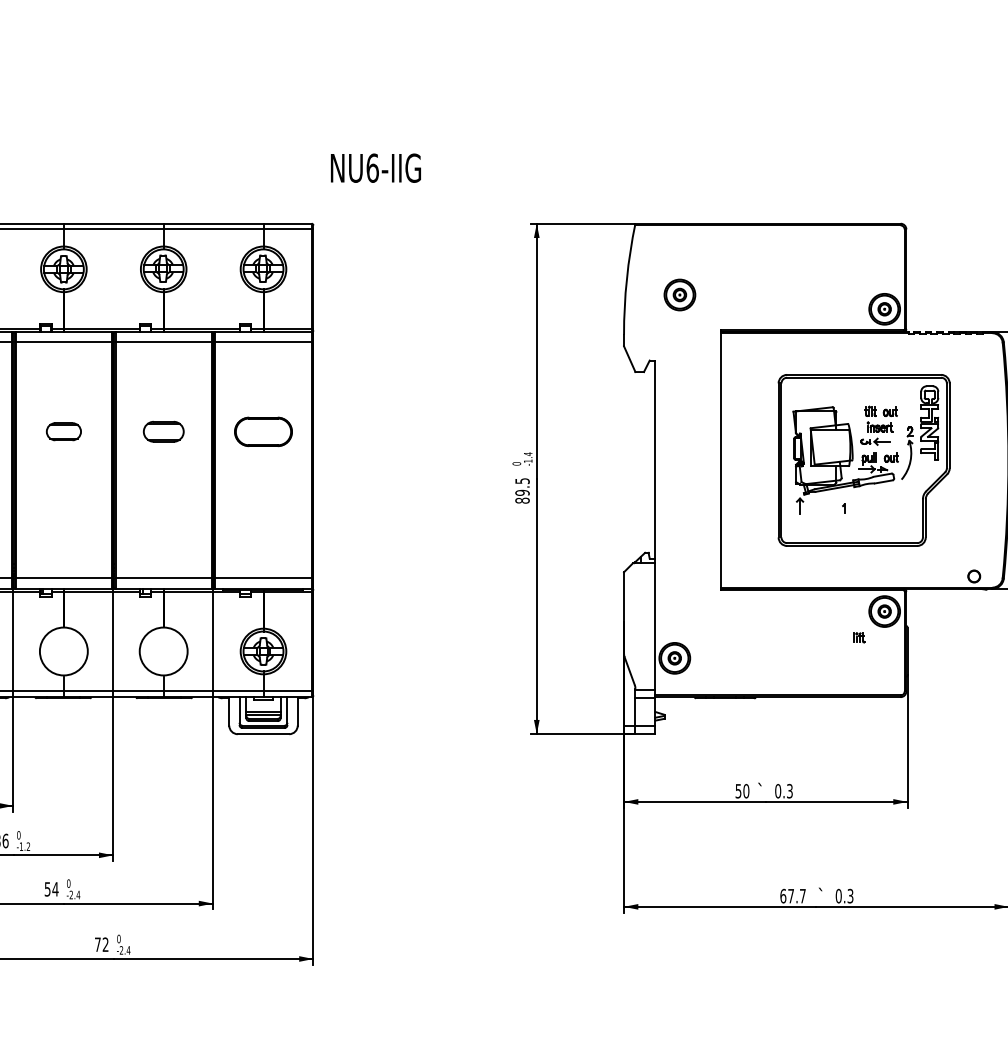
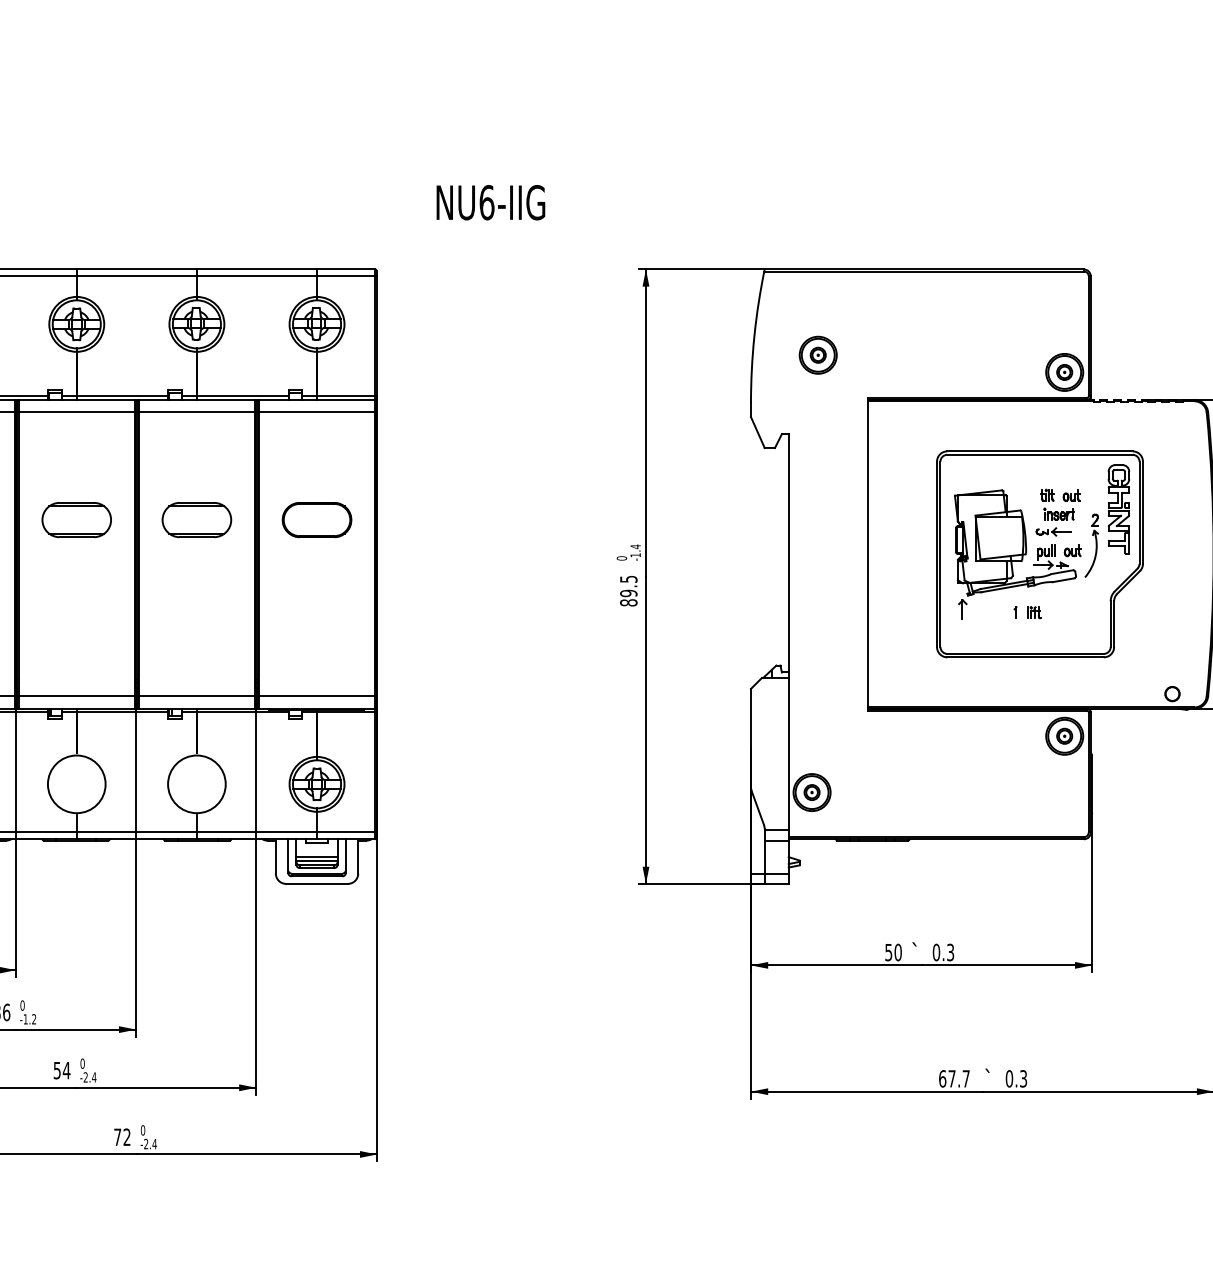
text: (375, 167) -> (490, 201), moved
part: (63, 431) -> (76, 519), size x1.67
part: (163, 431) -> (196, 519), size x1.43
part: (859, 637) -> (1034, 612), moved

